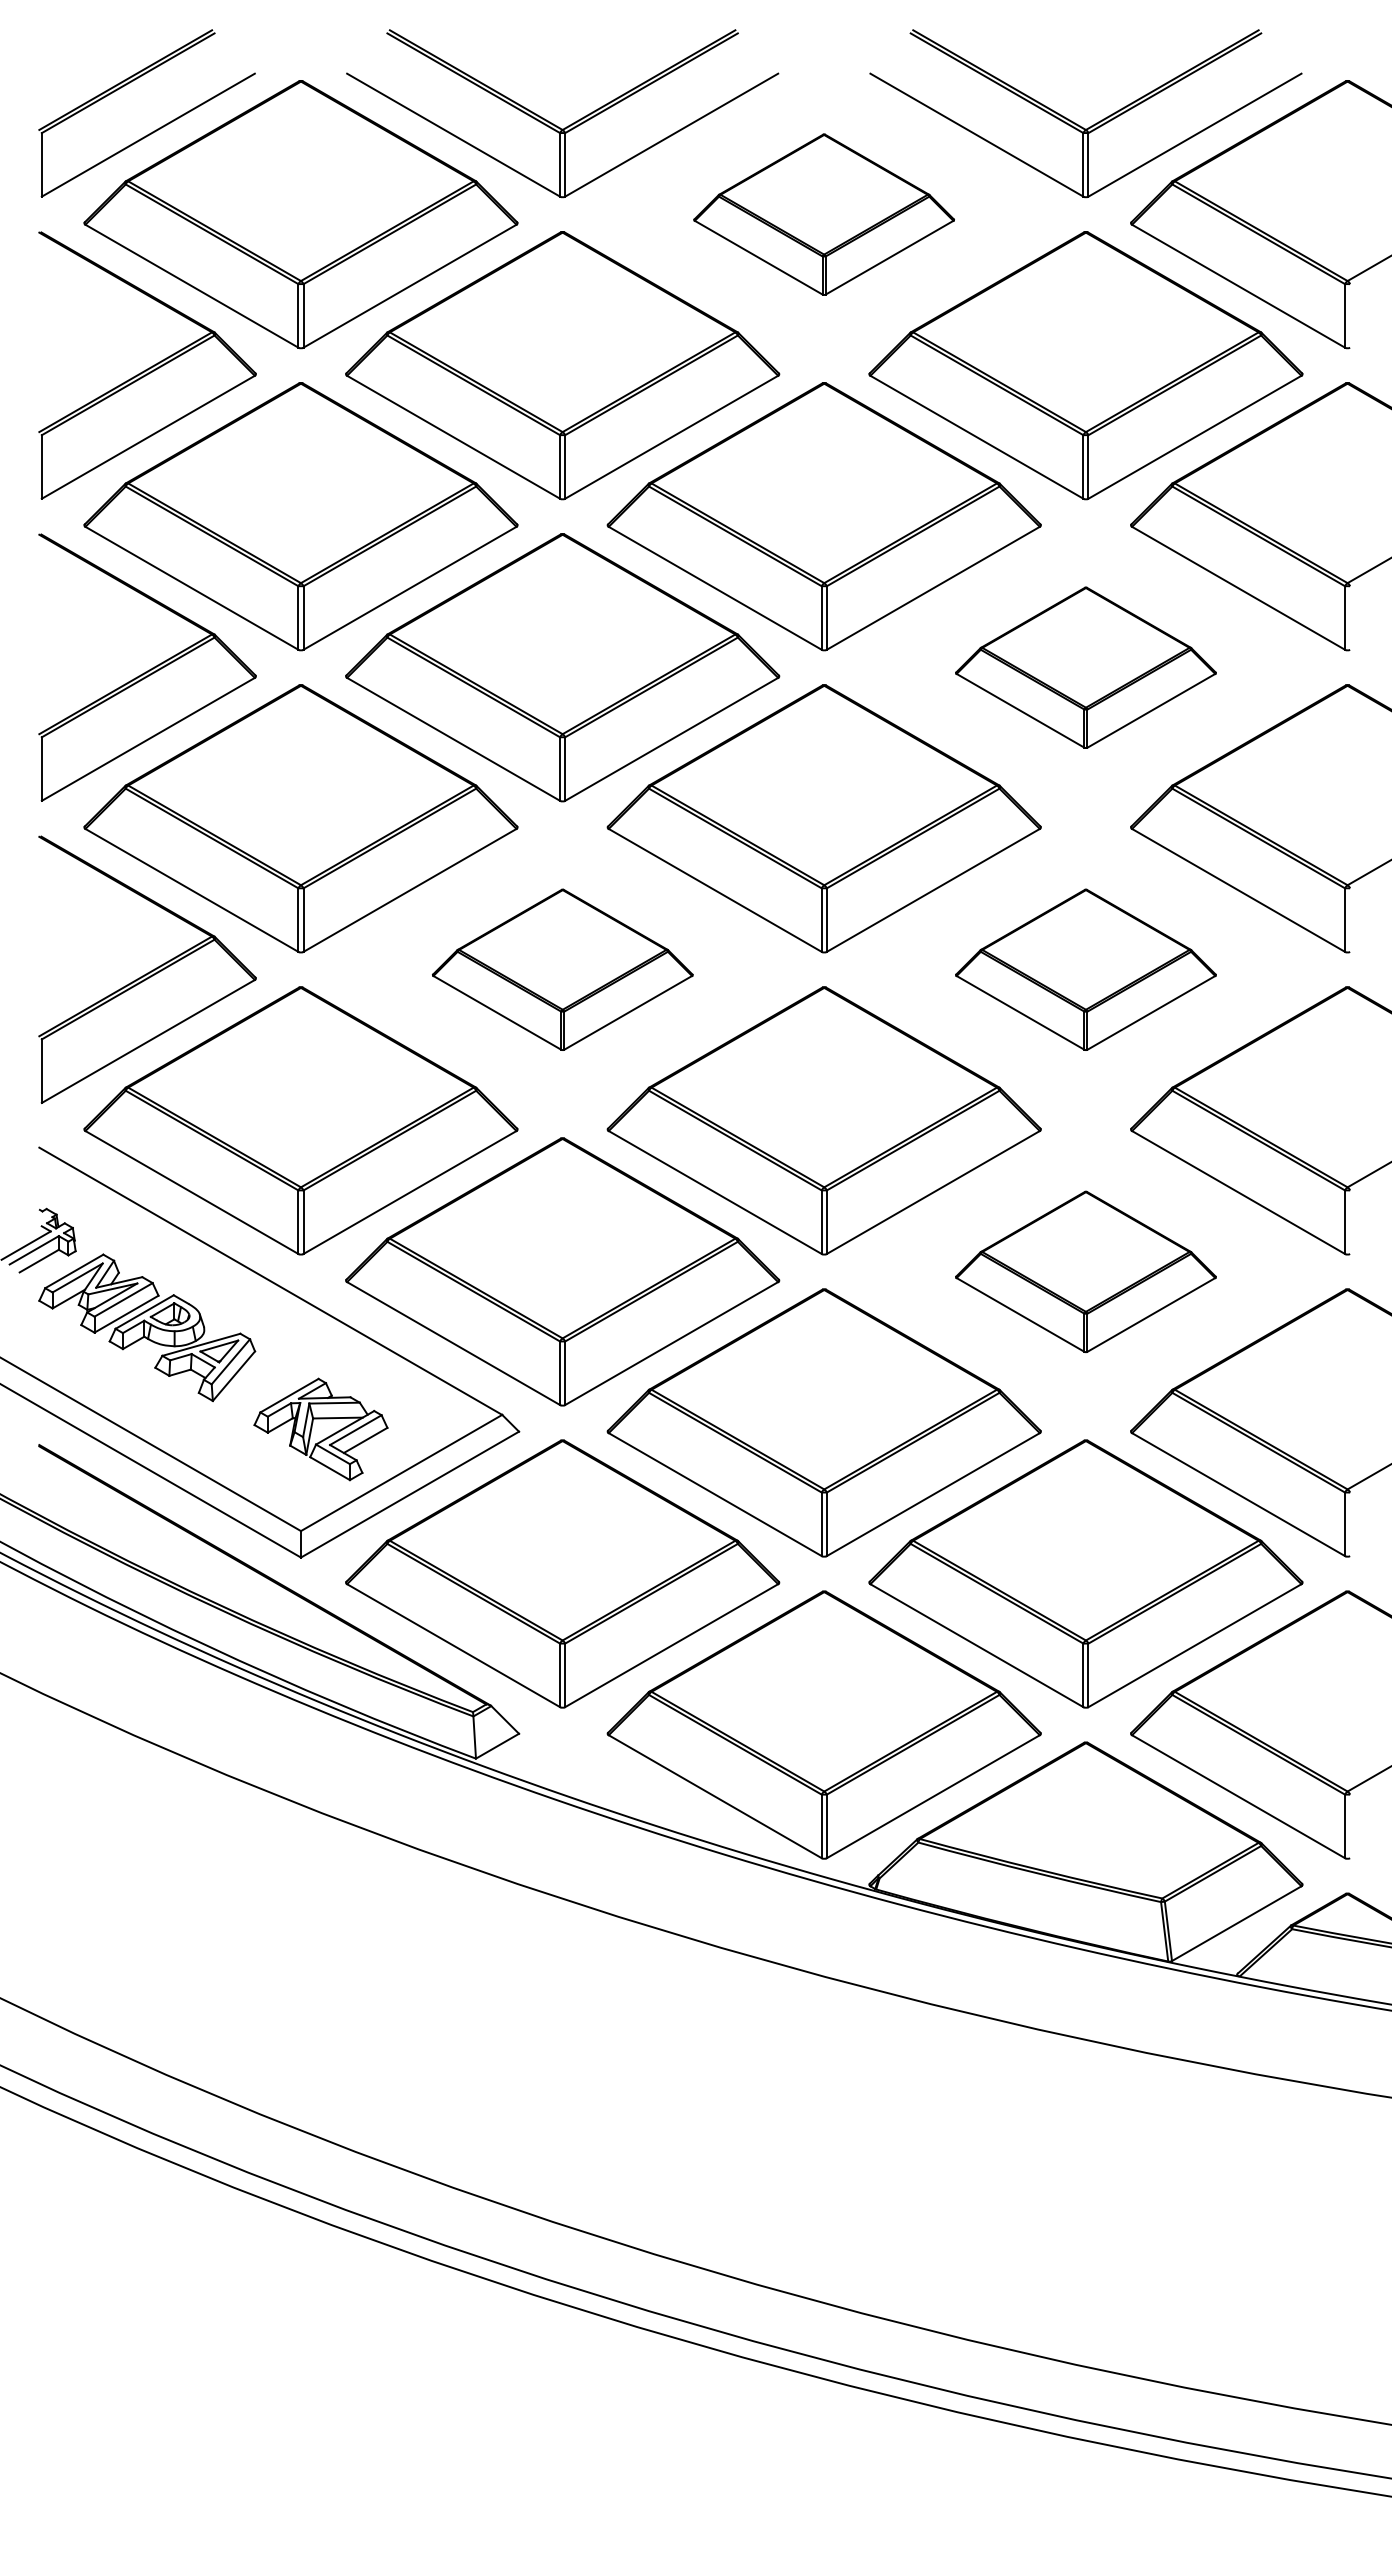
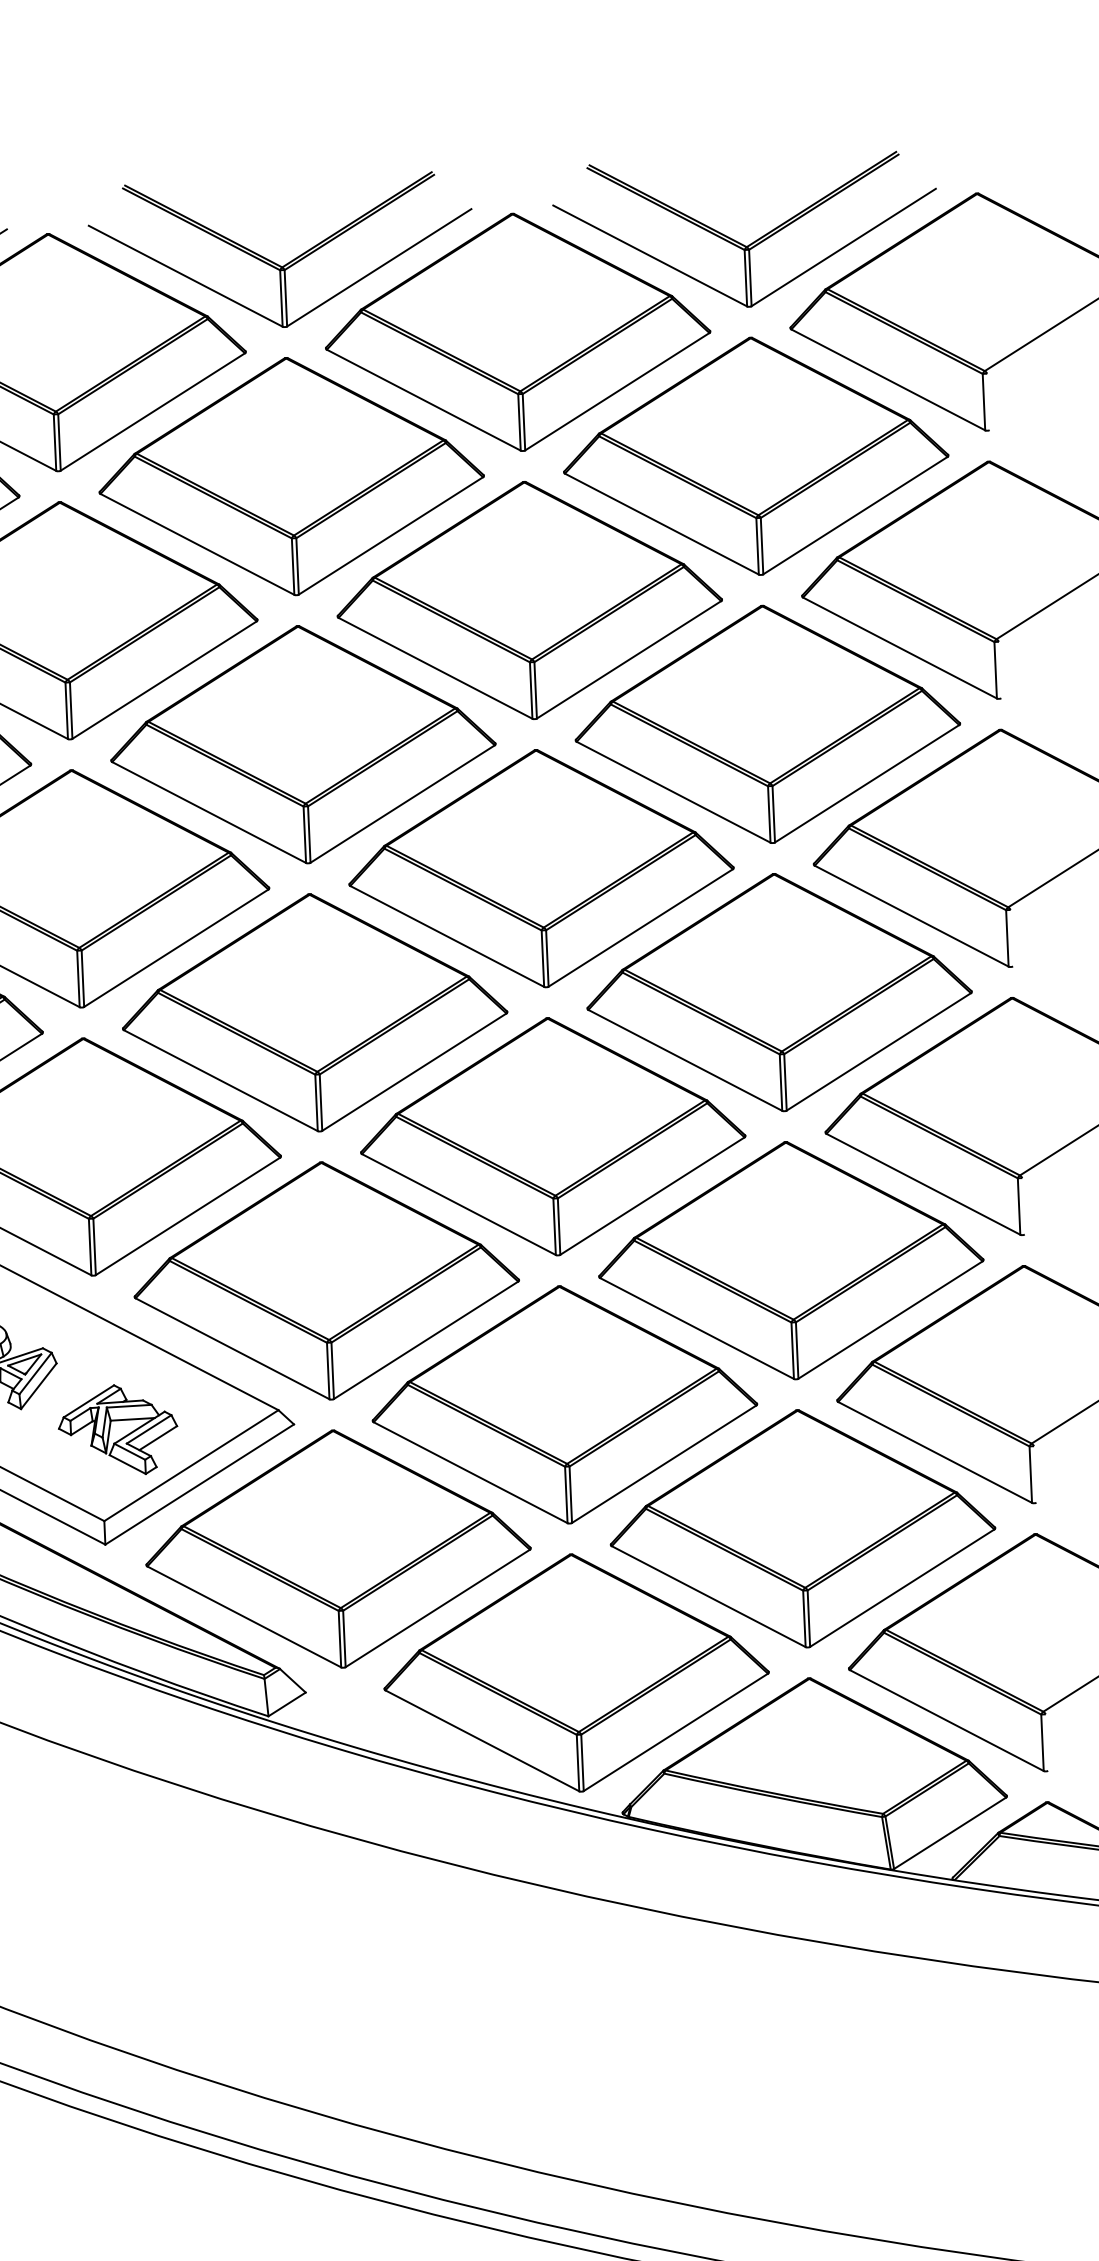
part: (823, 214) -> (517, 332), size x1.67
part: (1085, 667) -> (767, 724), size x1.67
part: (562, 969) -> (314, 1012), size x1.67
part: (1085, 969) -> (778, 992), size x1.67
part: (1085, 1271) -> (790, 1260), size x1.67

